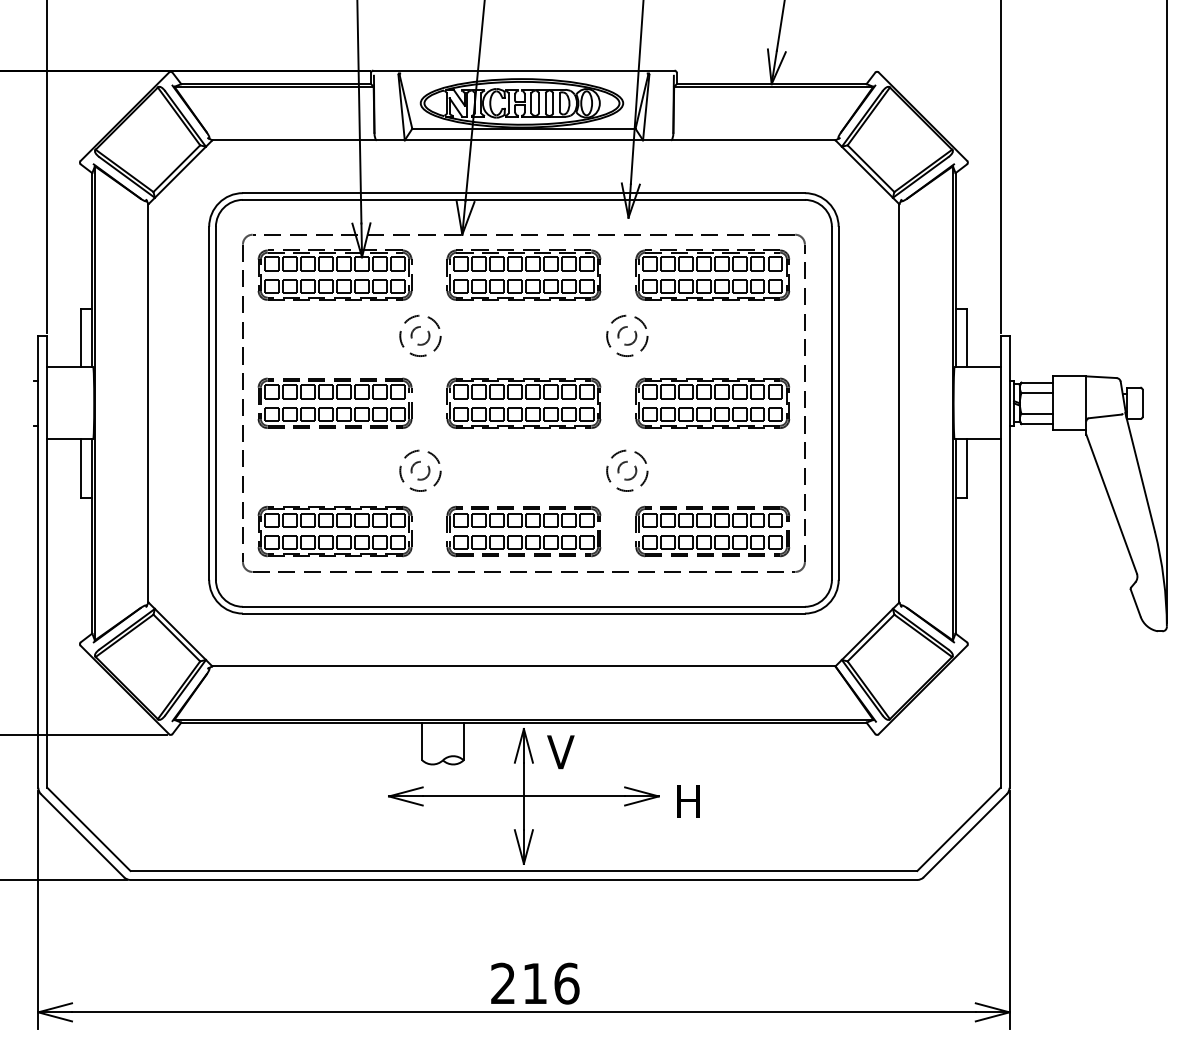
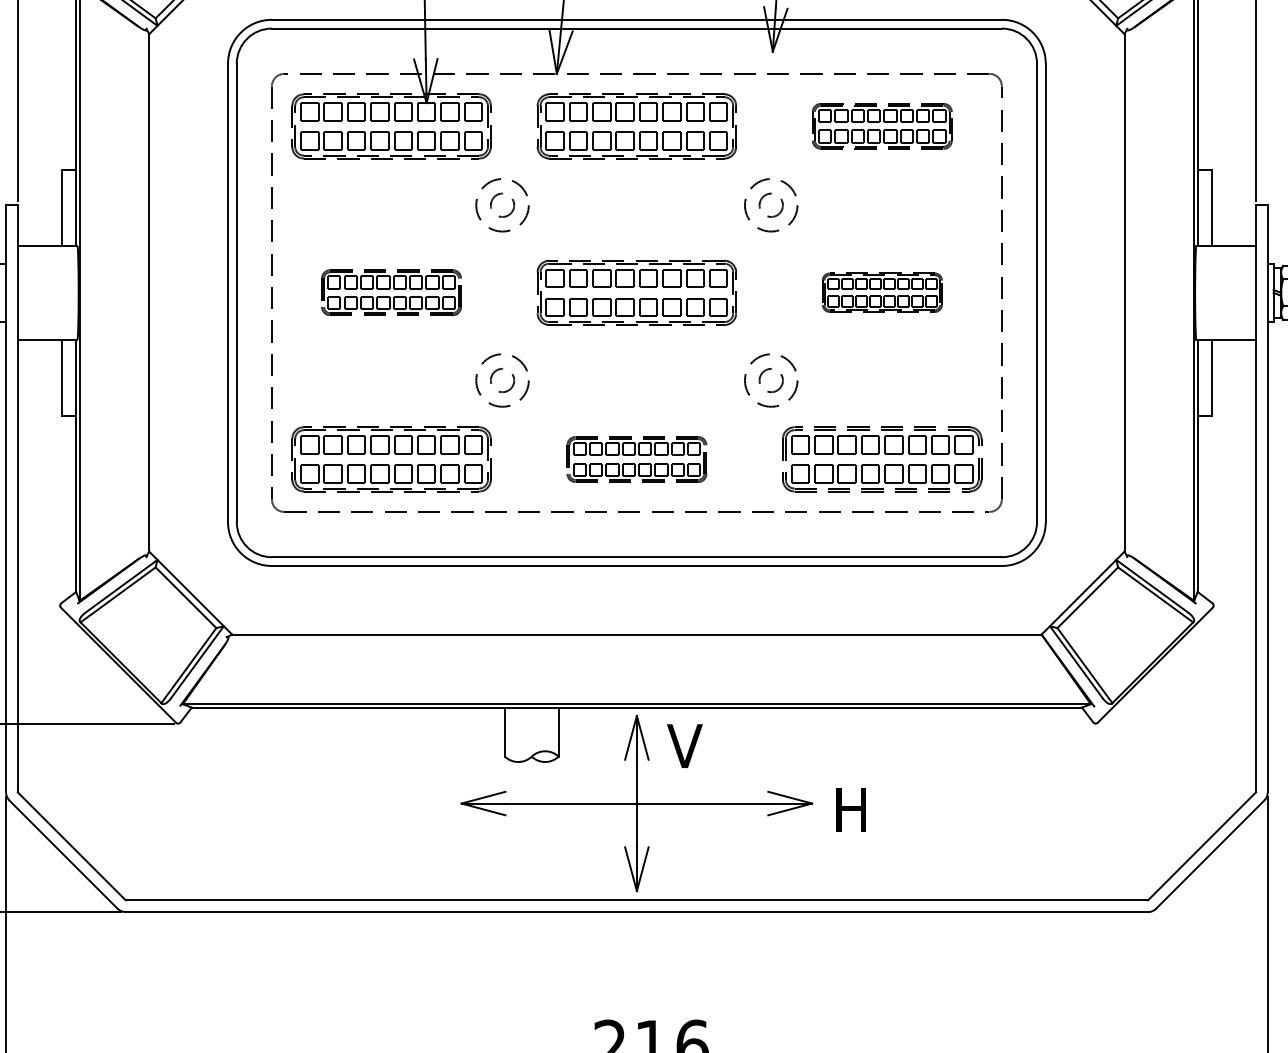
part: (712, 274) -> (881, 125), size x0.7
part: (334, 402) -> (390, 291), size x0.7
part: (712, 402) -> (881, 291), size x0.6
part: (523, 531) -> (636, 459), size x0.7

